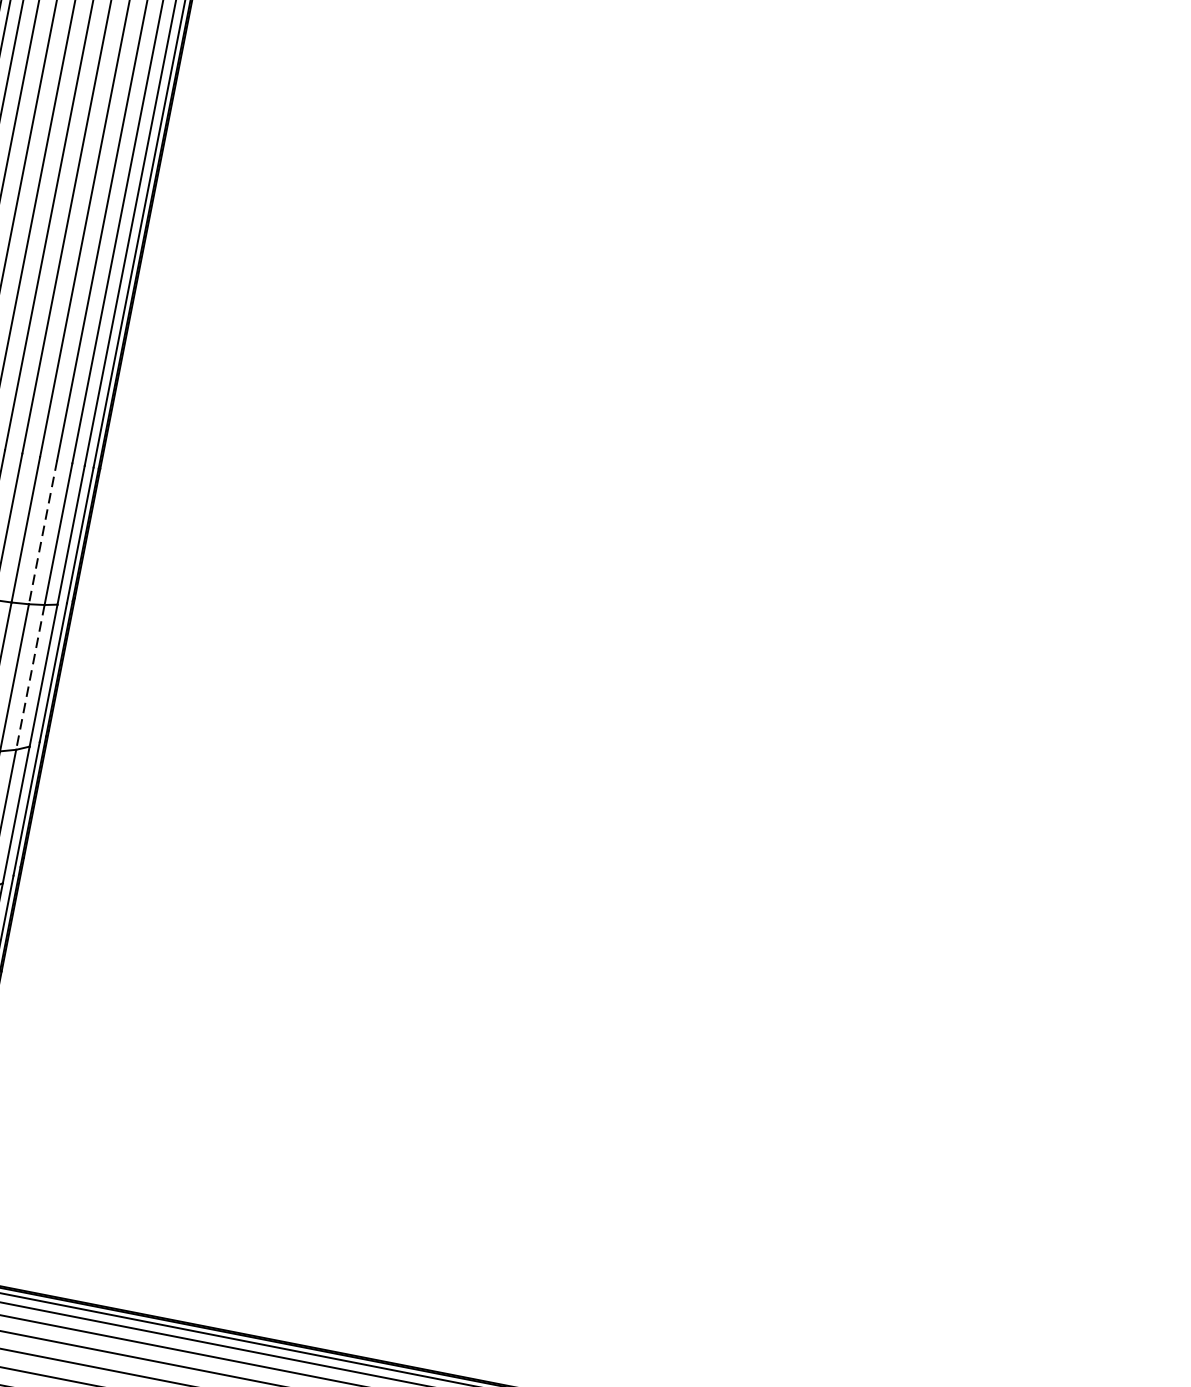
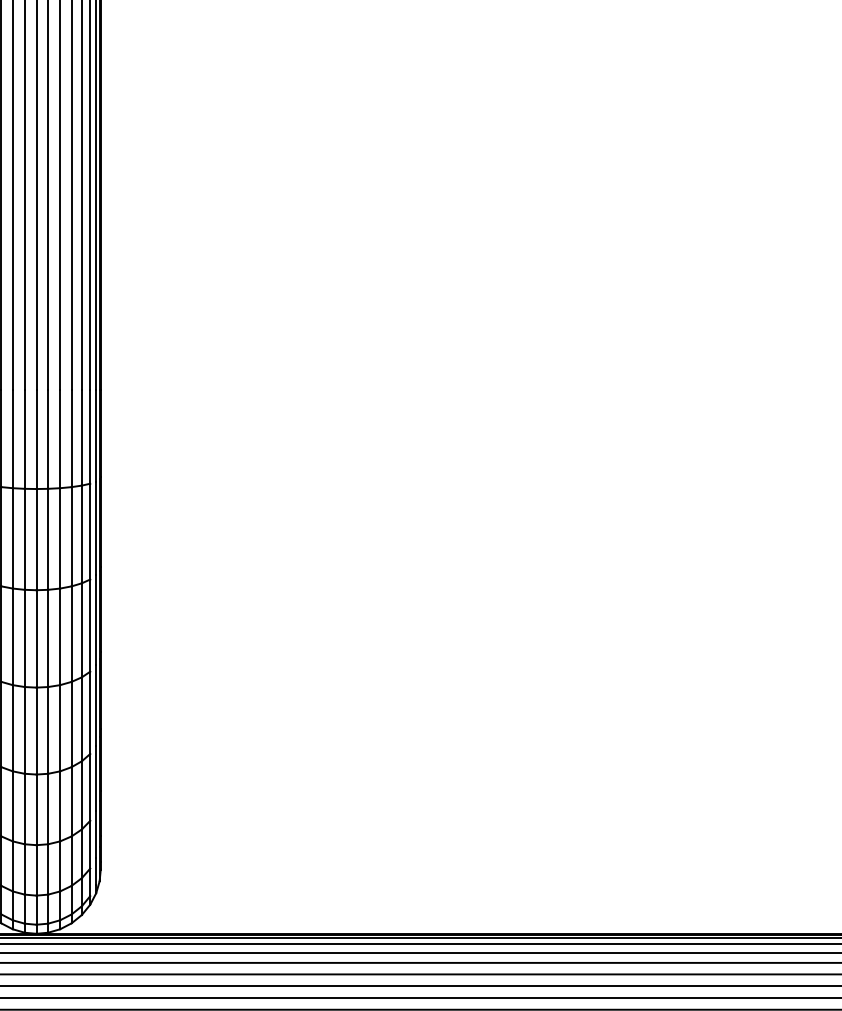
line: (42, 532) -> (71, 438), dashed -> solid
line: (29, 677) -> (81, 534), dashed -> solid

